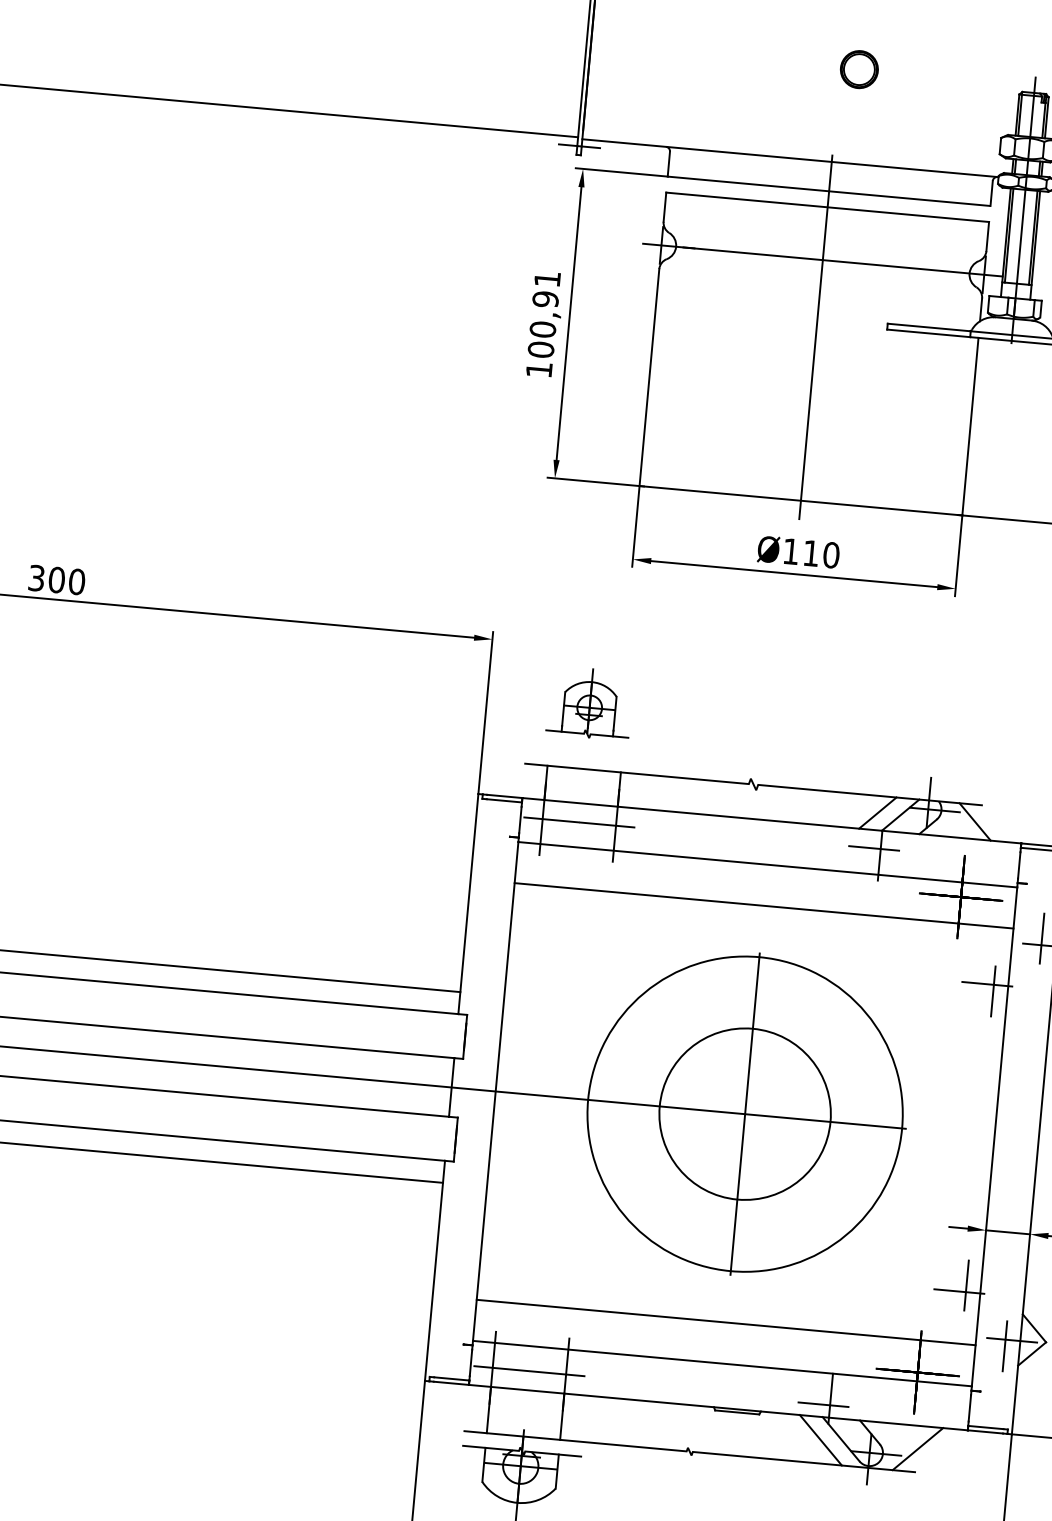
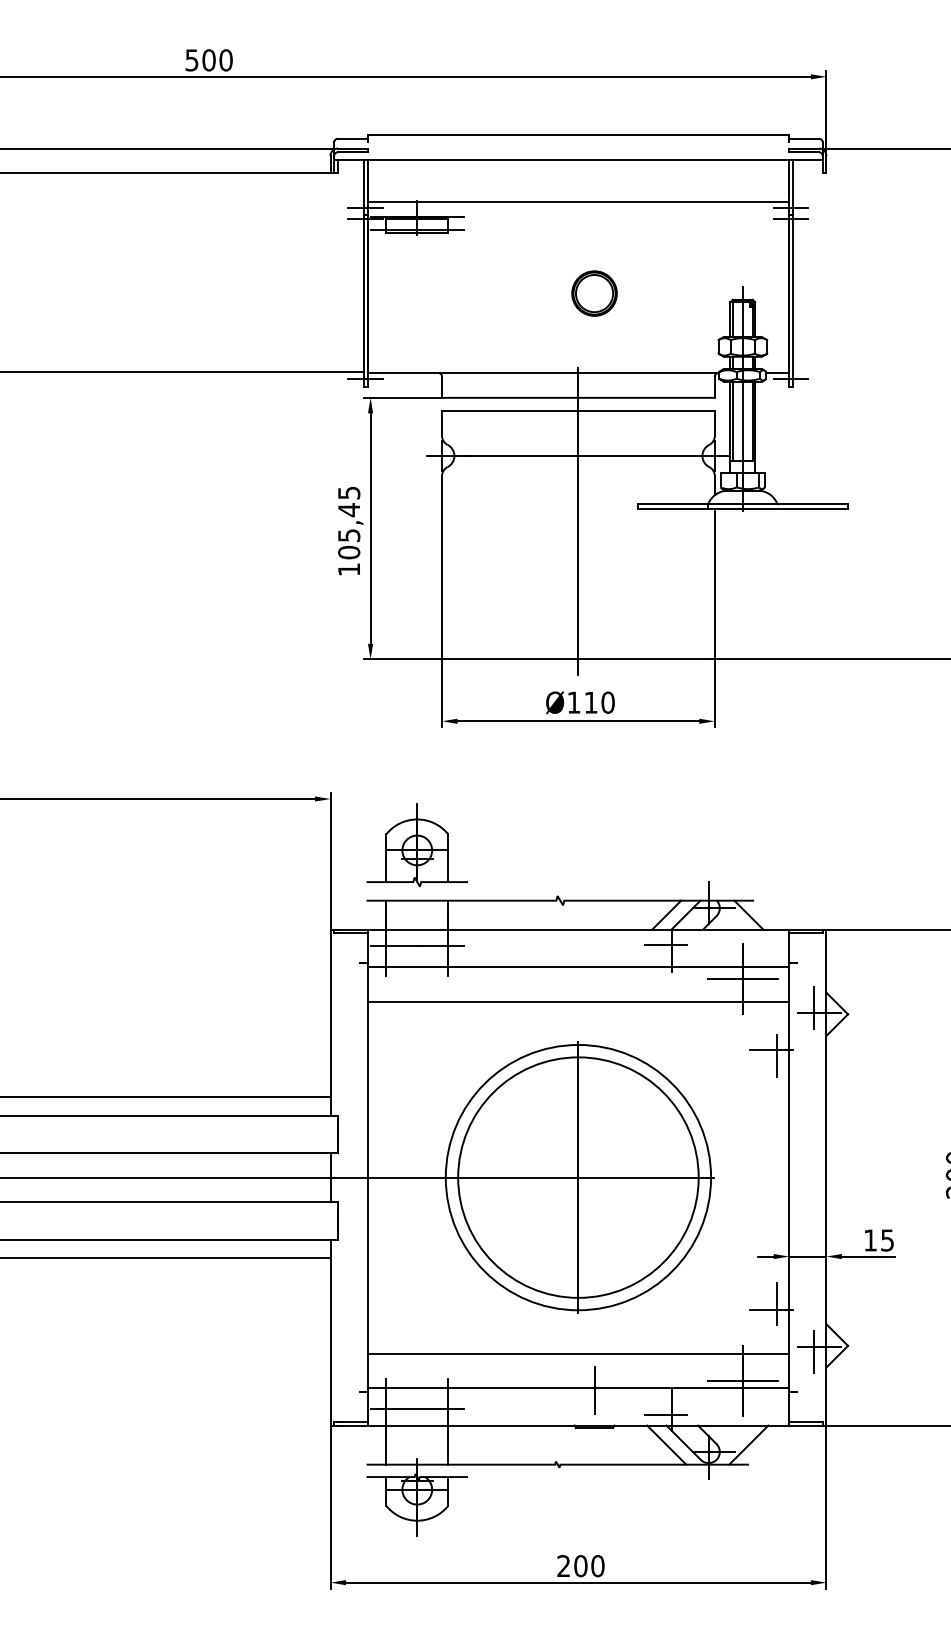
part: (859, 69) -> (594, 293), size x1.43
text: (545, 304) -> (349, 514), 100,91 -> 105,45
part: (589, 703) -> (416, 845), size x1.43
circle: (745, 1114) -> (578, 1177), size x1.67
line: (741, 1366) -> (594, 1389), added

